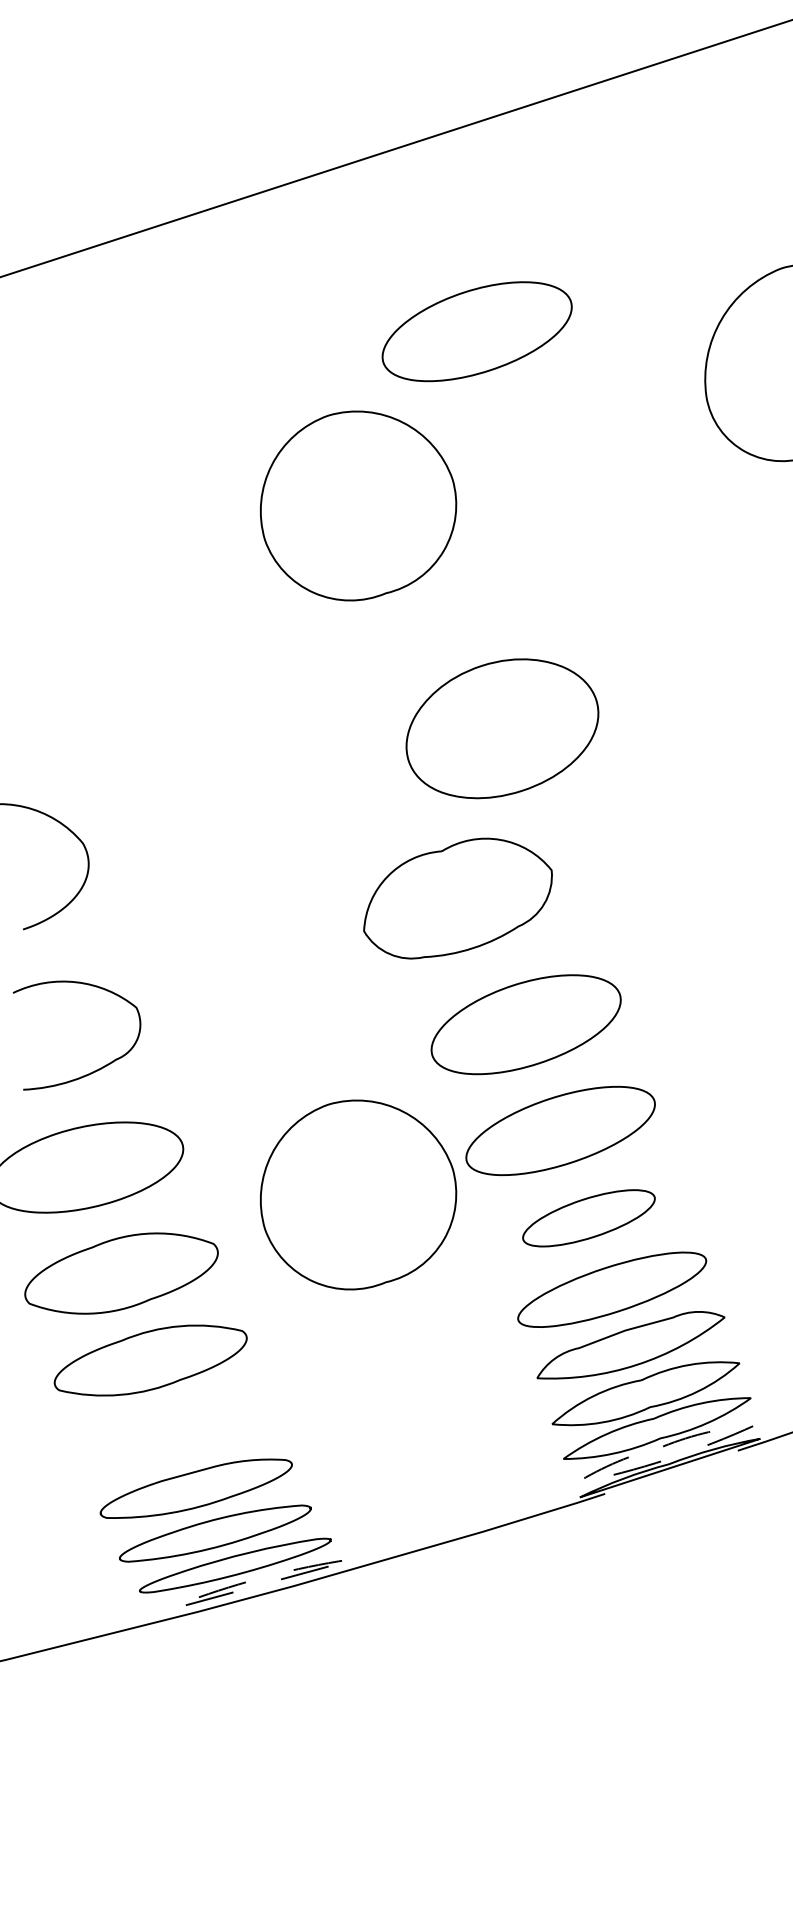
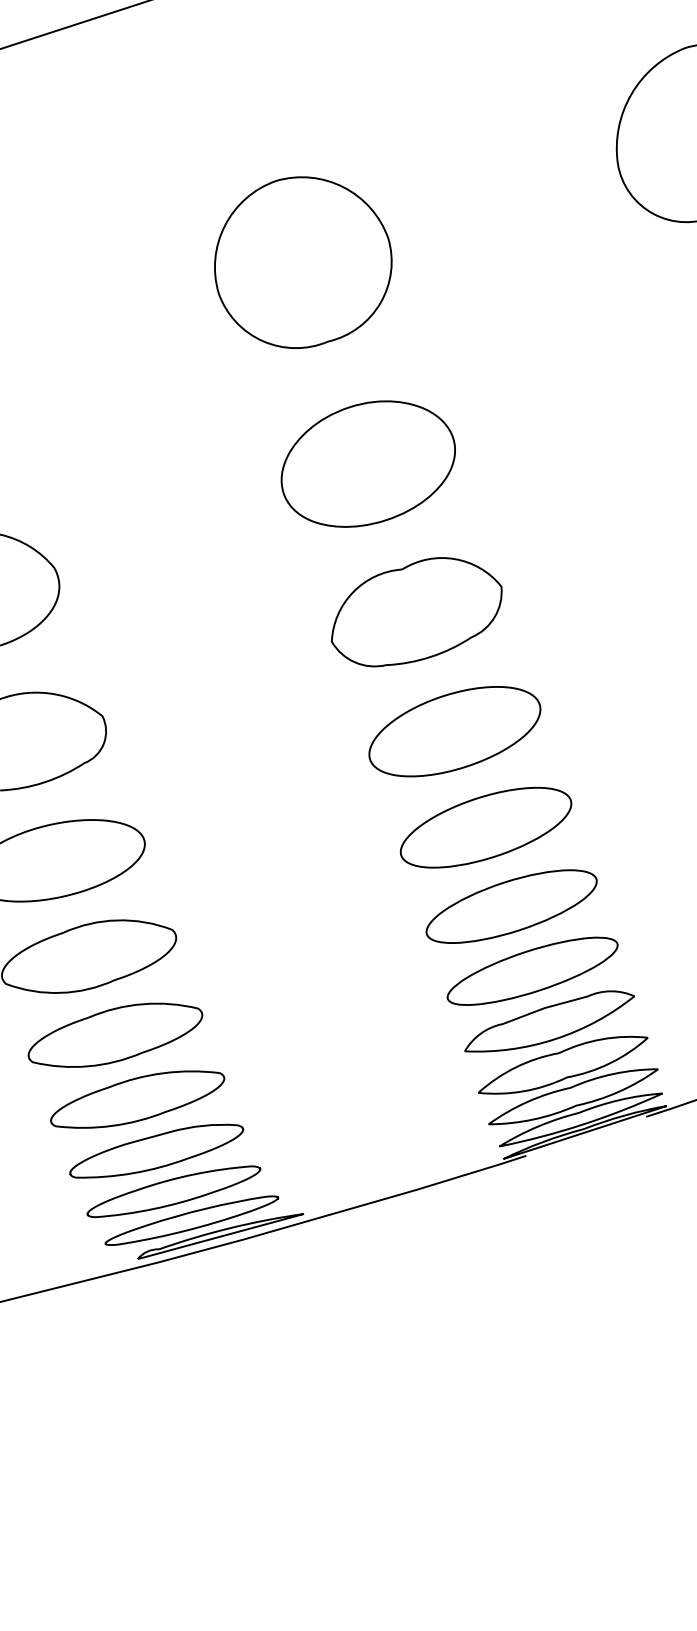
part: (476, 331) -> (409, 104), removed
part: (502, 728) -> (368, 463), moved
part: (457, 898) -> (416, 612), moved
part: (358, 1194) -> (303, 885), removed
part: (588, 1218) -> (511, 906), size x1.43
part: (174, 1431) -> (136, 1099), added
line: (667, 1459) -> (582, 1124), dashed -> solid
line: (334, 1564) -> (281, 1219), dashed -> solid

